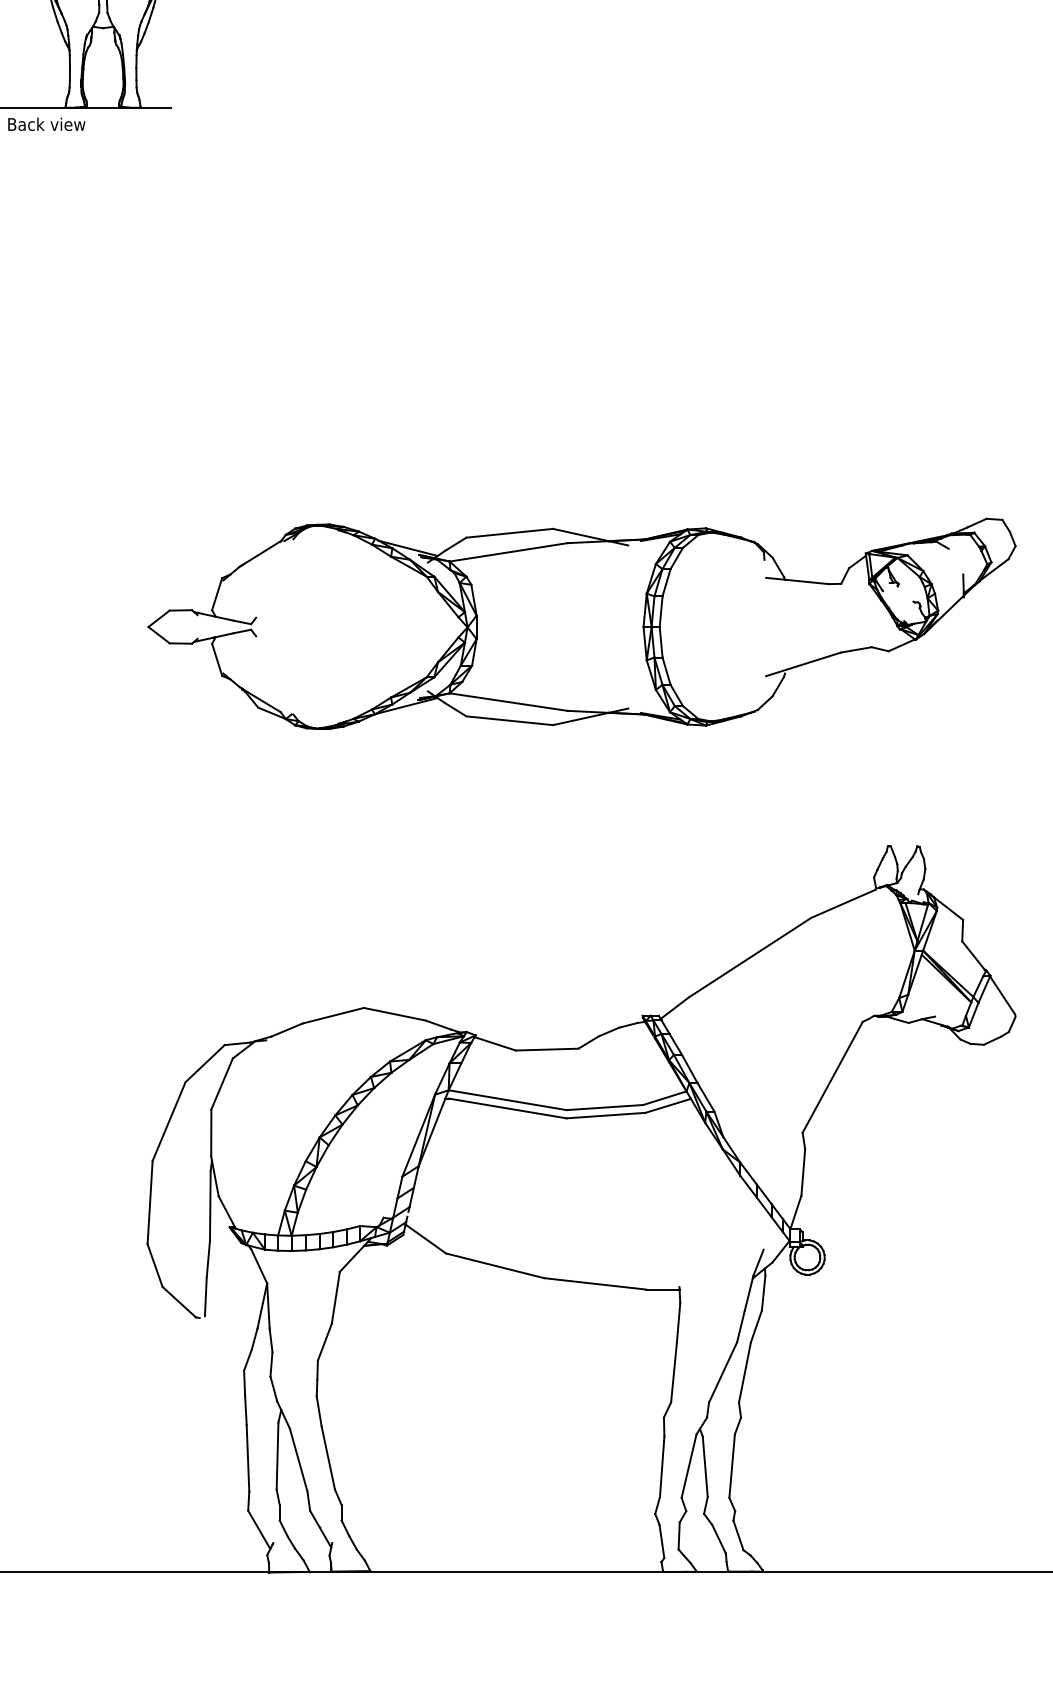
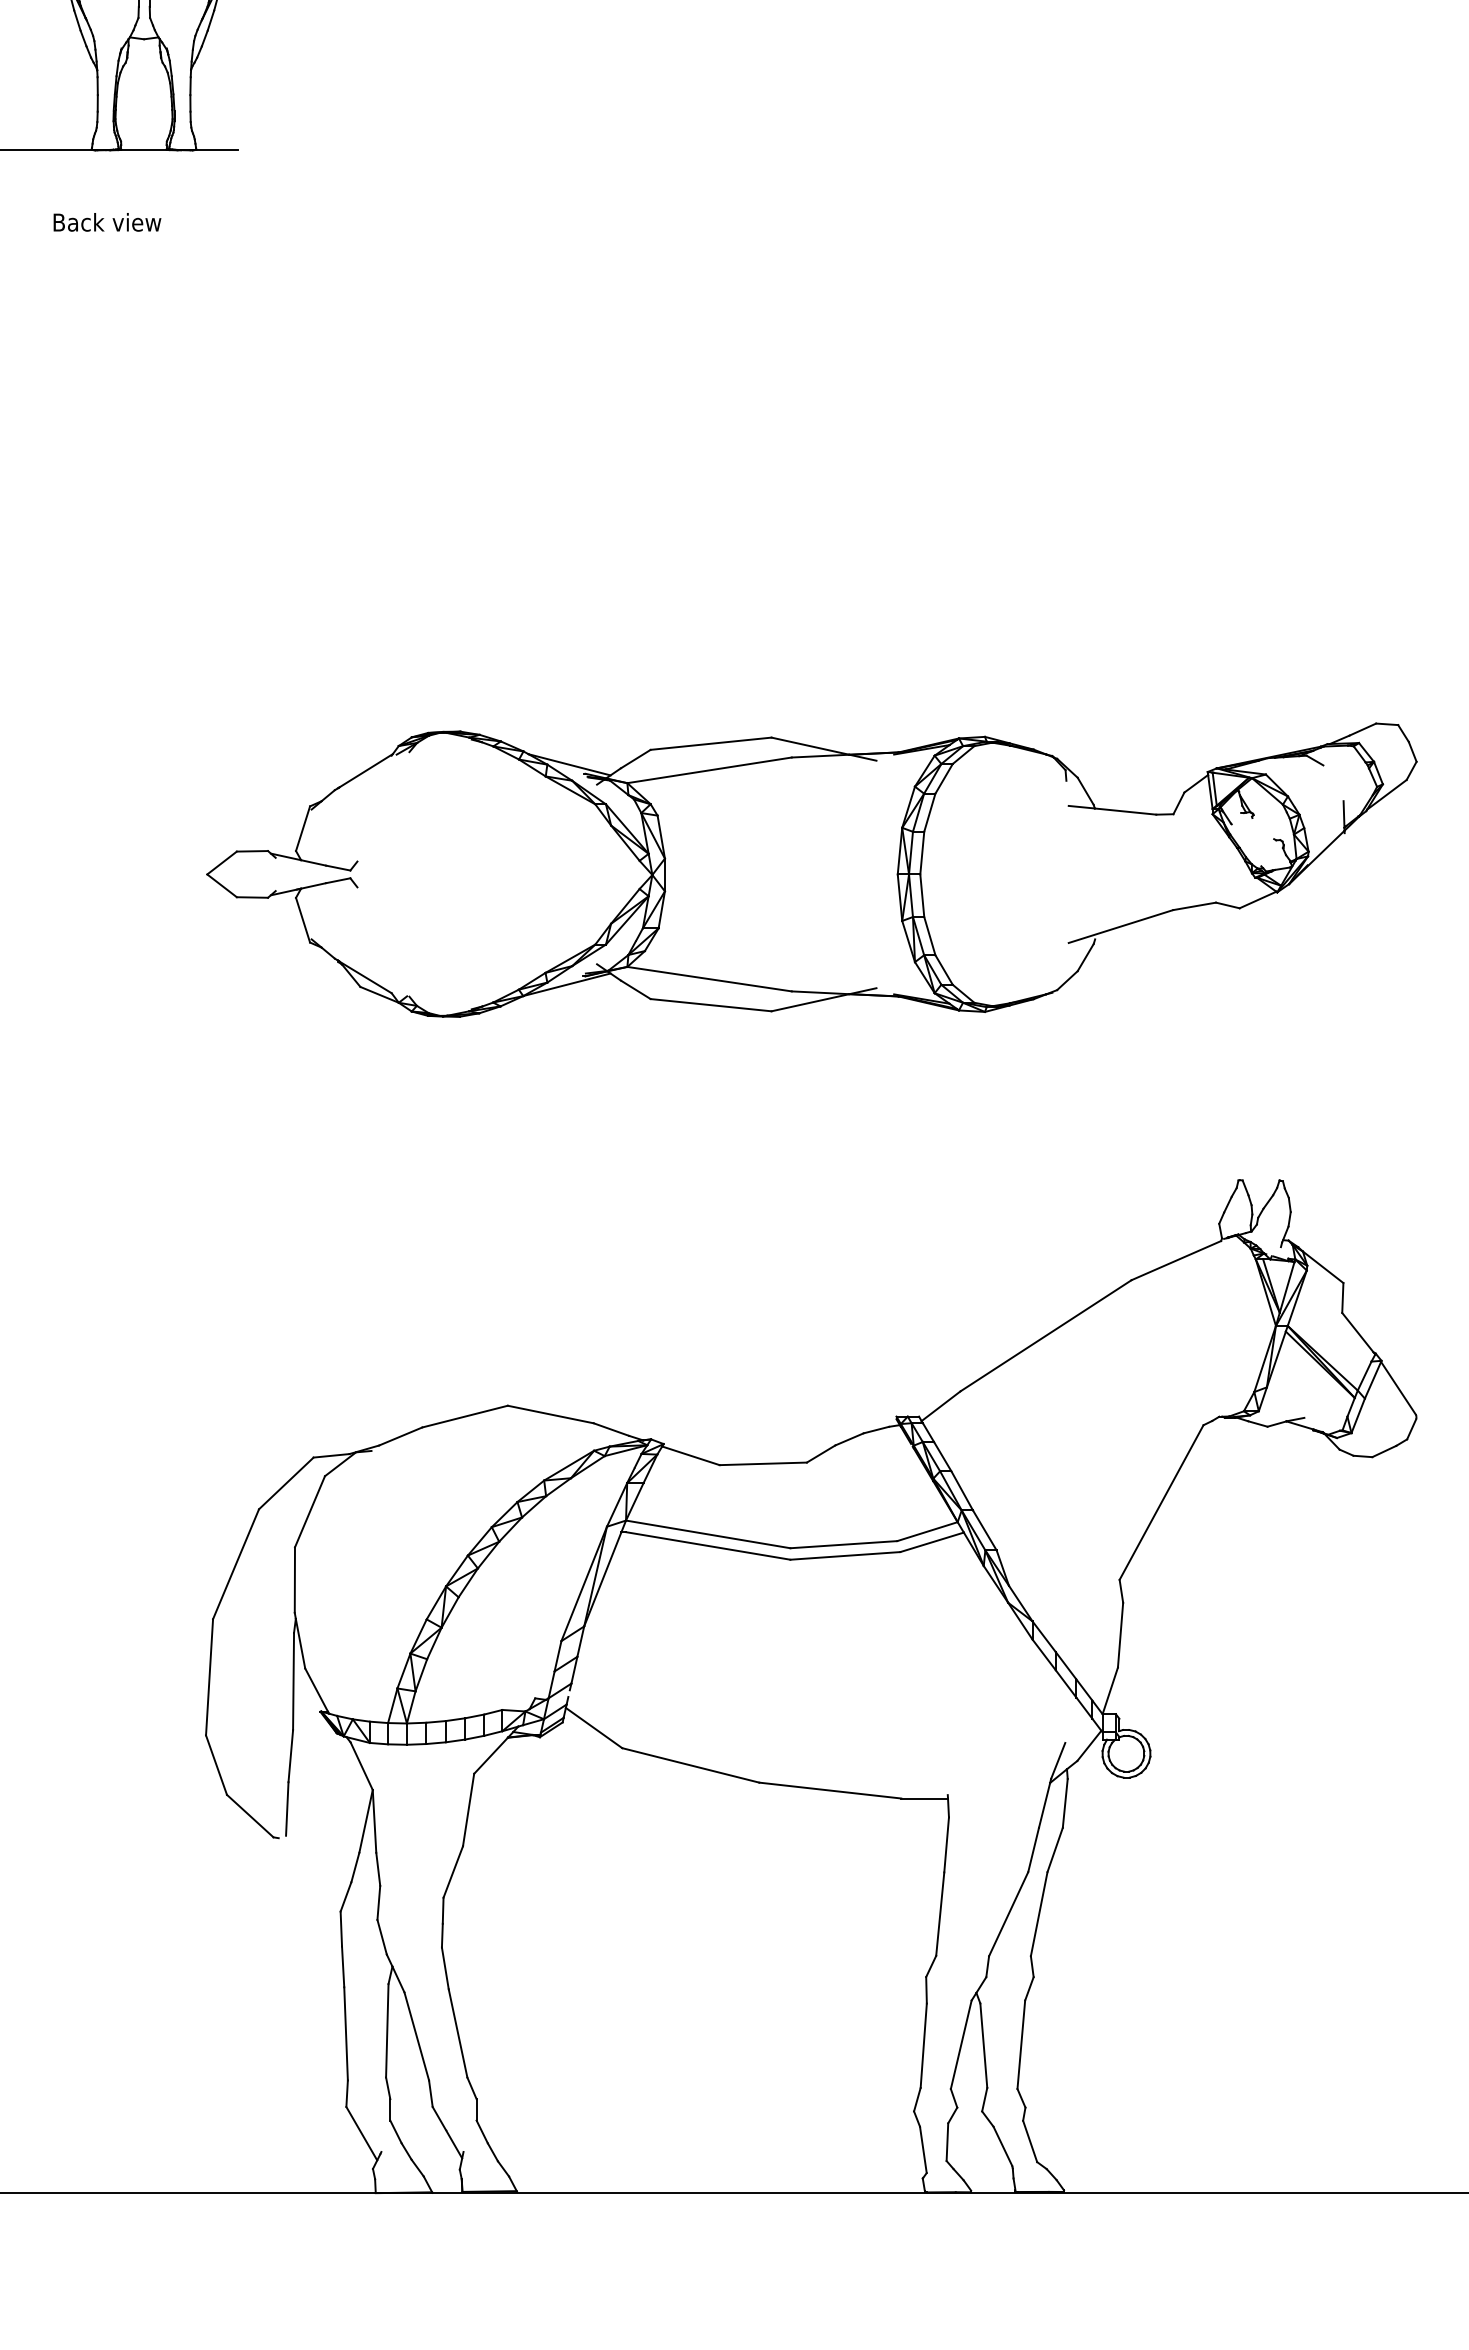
text: (46, 124) -> (107, 222), moved

